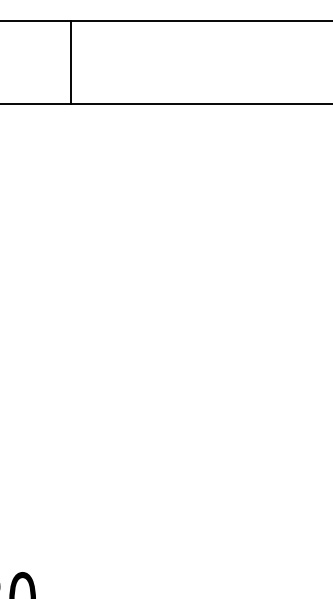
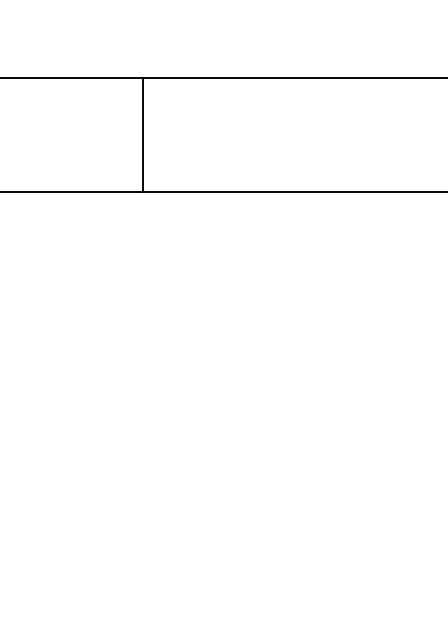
line: (70, 62) -> (142, 135), moved

